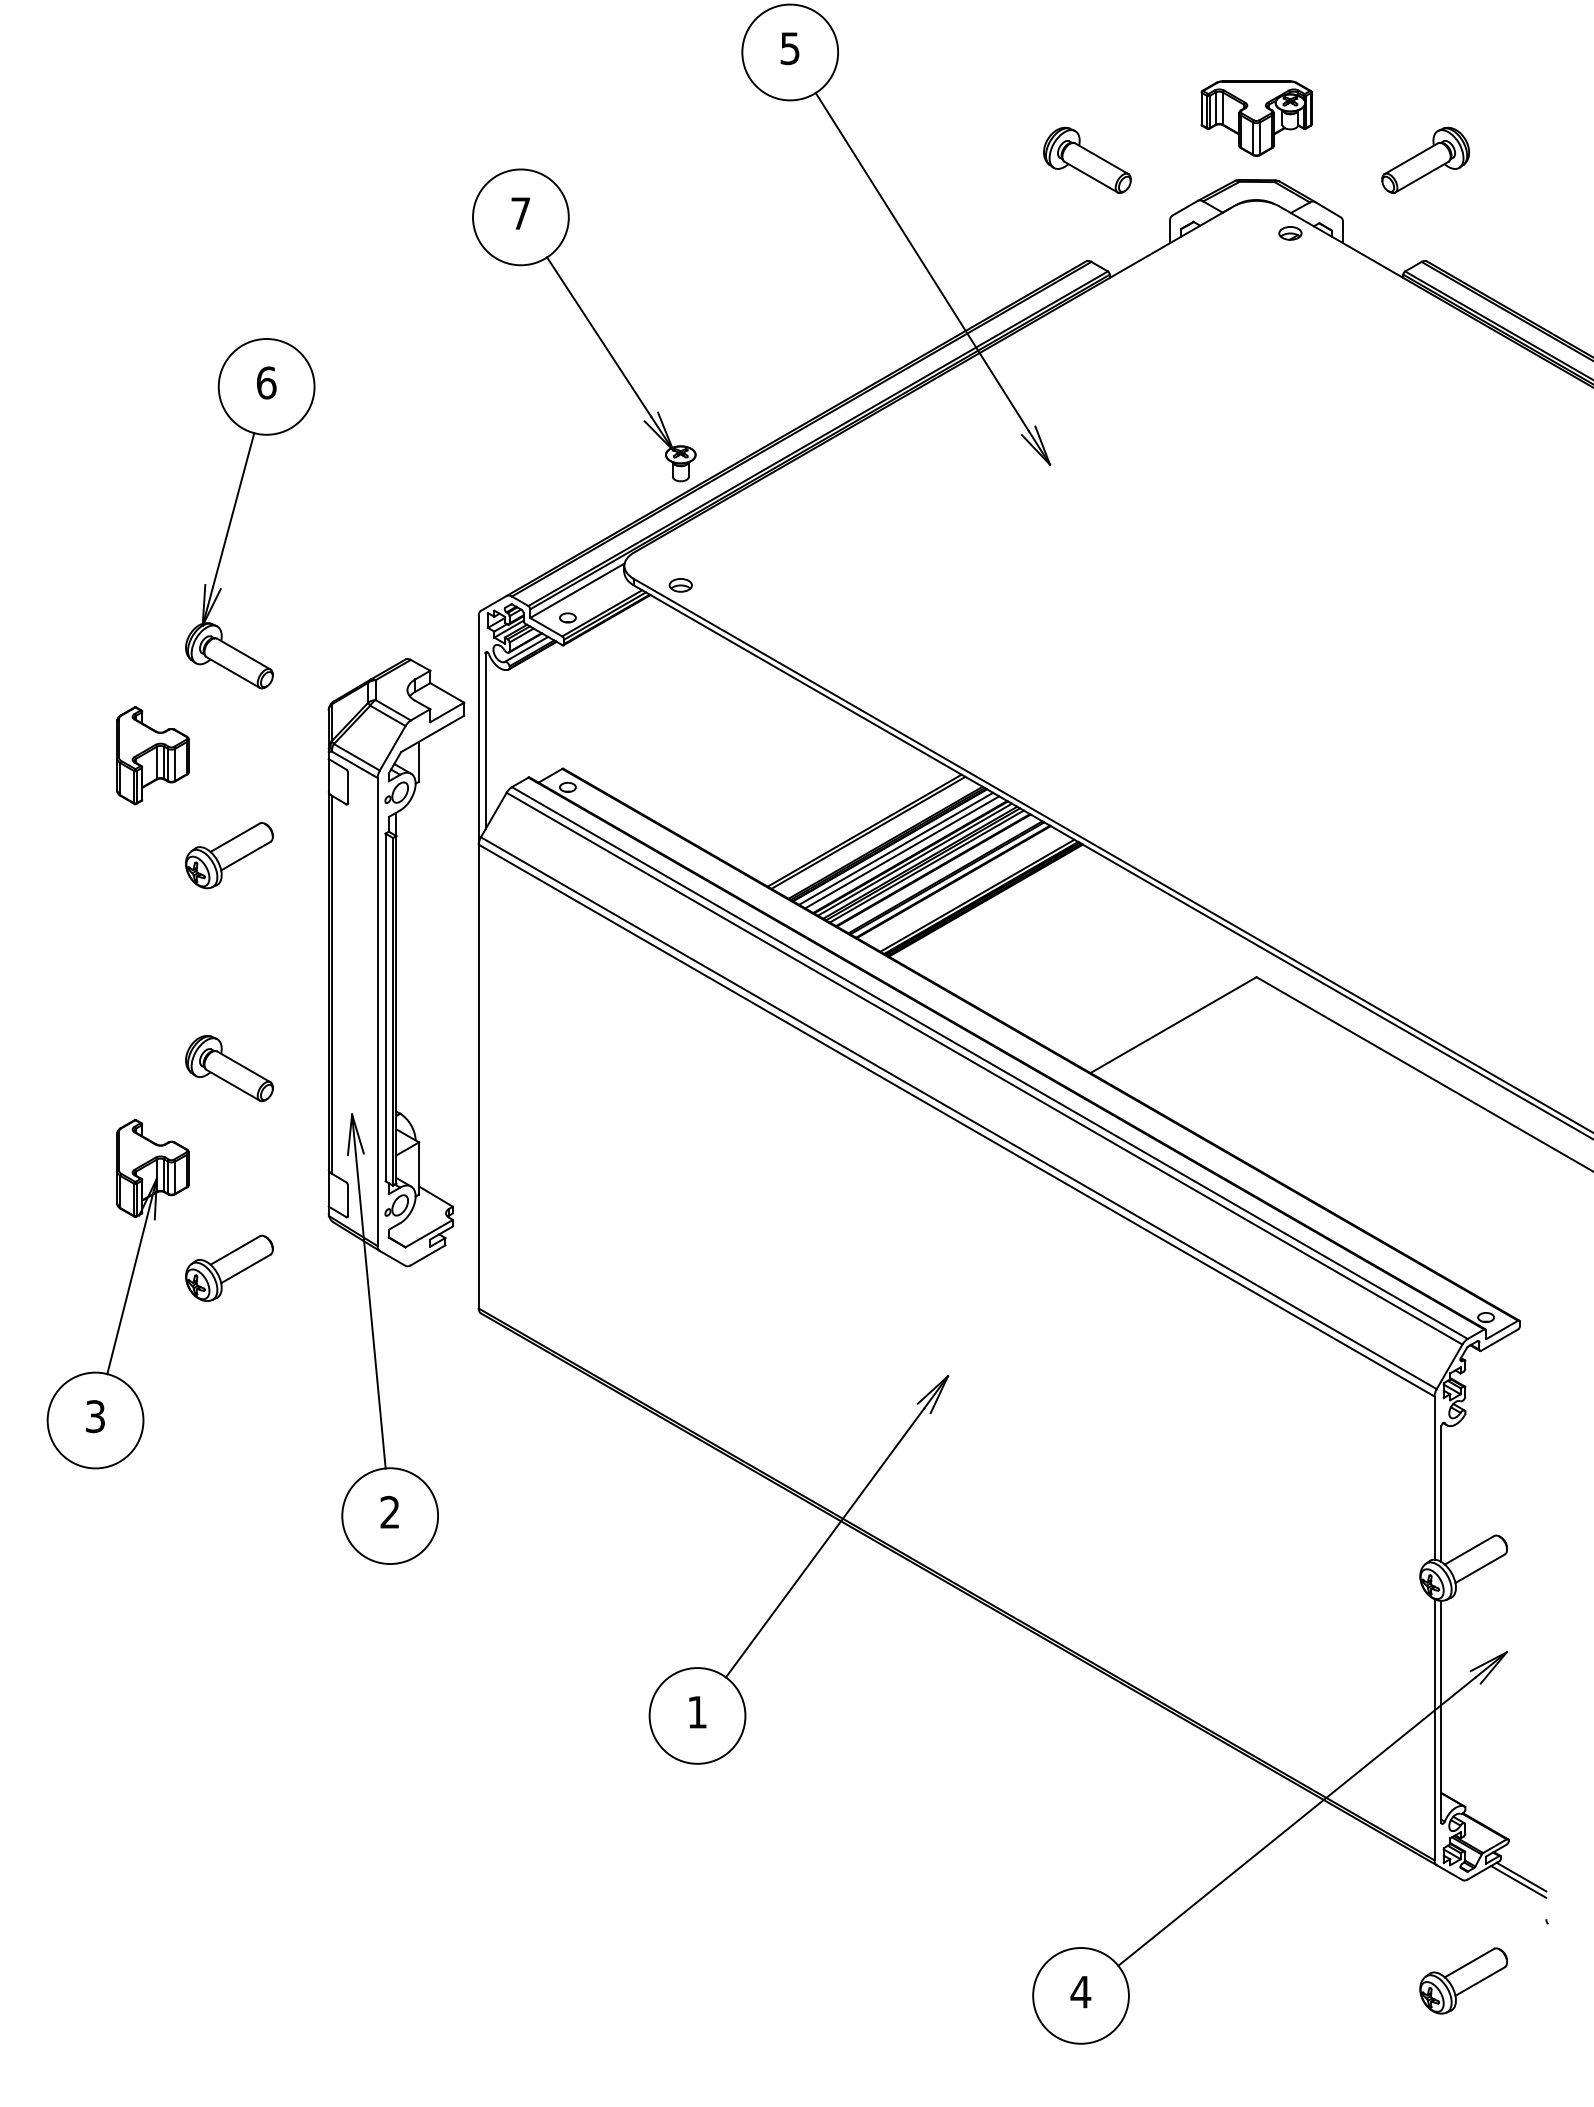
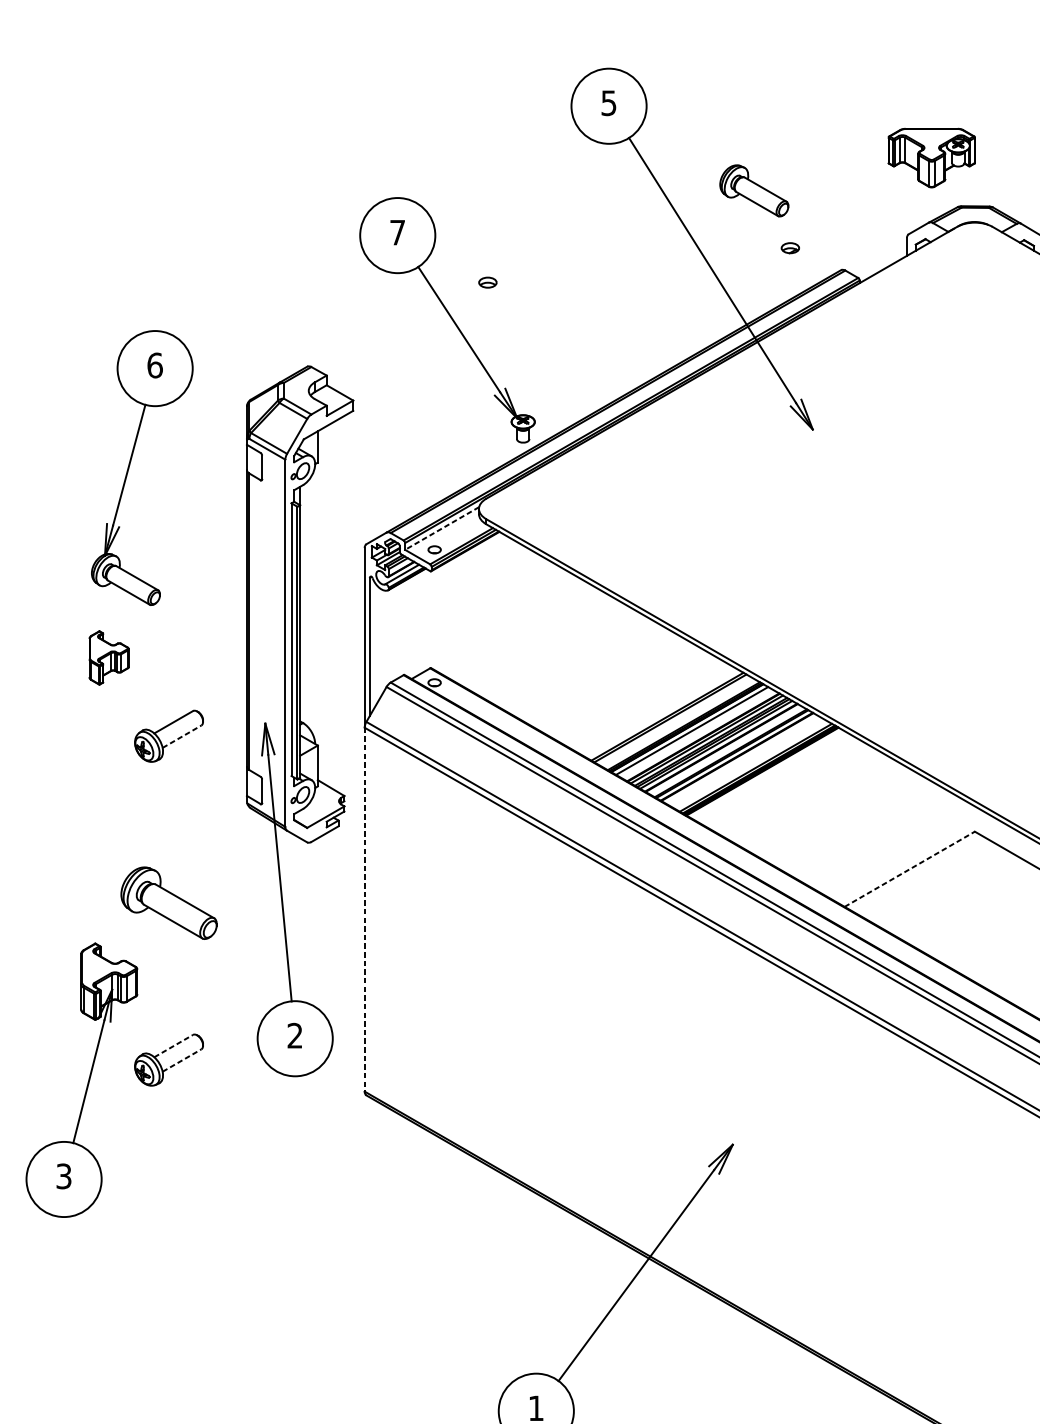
part: (1256, 118) -> (931, 158), moved
part: (1087, 159) -> (754, 190), moved
part: (1290, 233) -> (790, 248), moved
part: (234, 511) -> (129, 466), moved
part: (680, 585) -> (487, 282), moved
line: (577, 590) -> (442, 528), solid -> dashed
part: (152, 755) -> (108, 657), size x0.7
line: (902, 852) -> (697, 733), removed
line: (245, 856) -> (181, 737), solid -> dashed
line: (1173, 1025) -> (909, 869), solid -> dashed
part: (229, 1068) -> (169, 903), size x1.4
line: (478, 1076) -> (364, 909), solid -> dashed
part: (396, 1111) -> (300, 721), moved
line: (235, 1250) -> (173, 1046), solid -> dashed
line: (245, 1268) -> (181, 1060), solid -> dashed

